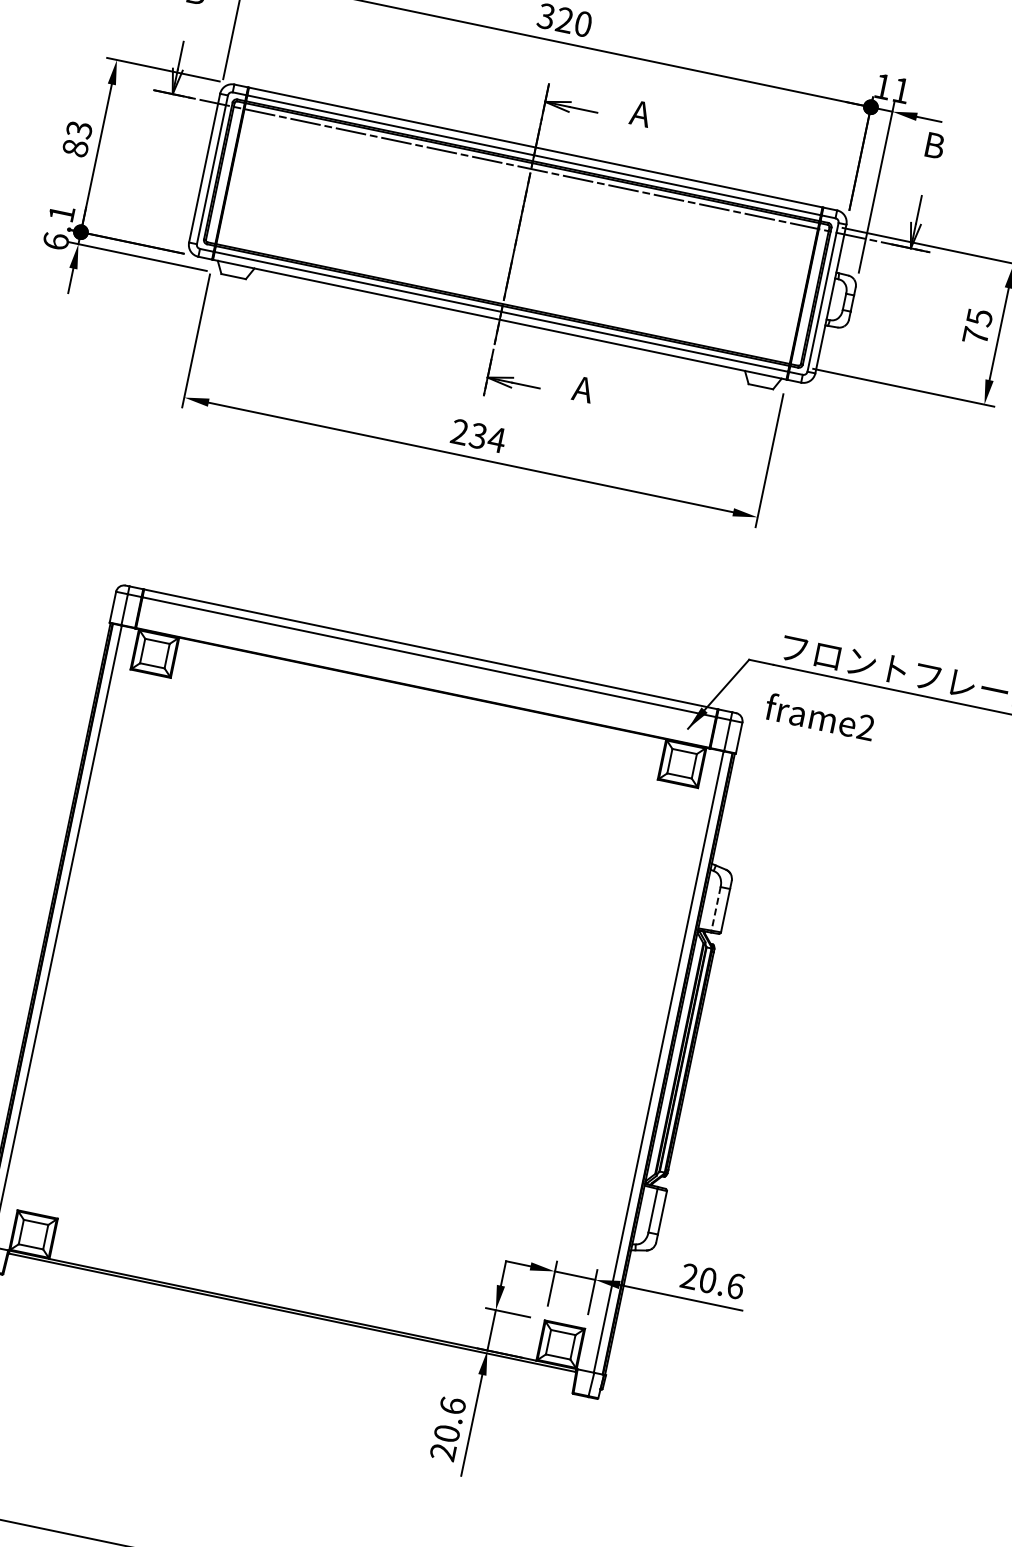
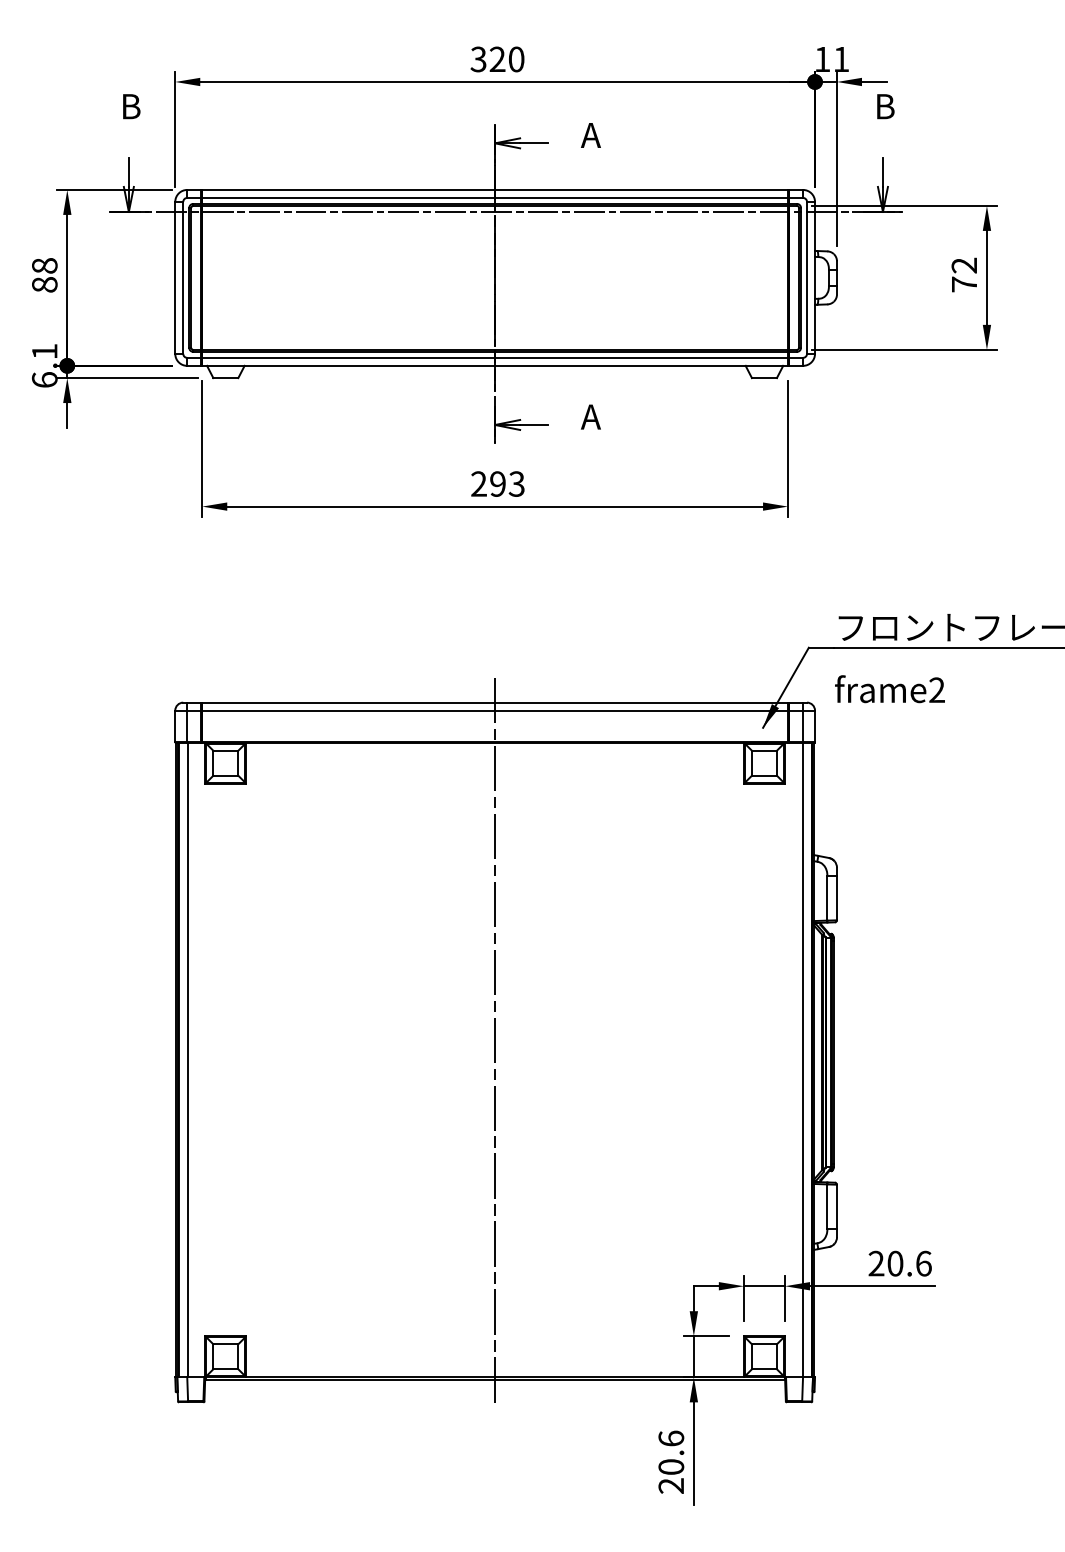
text: (78, 130) -> (44, 266), 83 -> 88
text: (979, 317) -> (964, 265), 75 -> 72
text: (487, 437) -> (507, 483), 234 -> 293
line: (716, 909) -> (827, 898), dashed -> solid
line: (361, 981) -> (495, 1041), added

